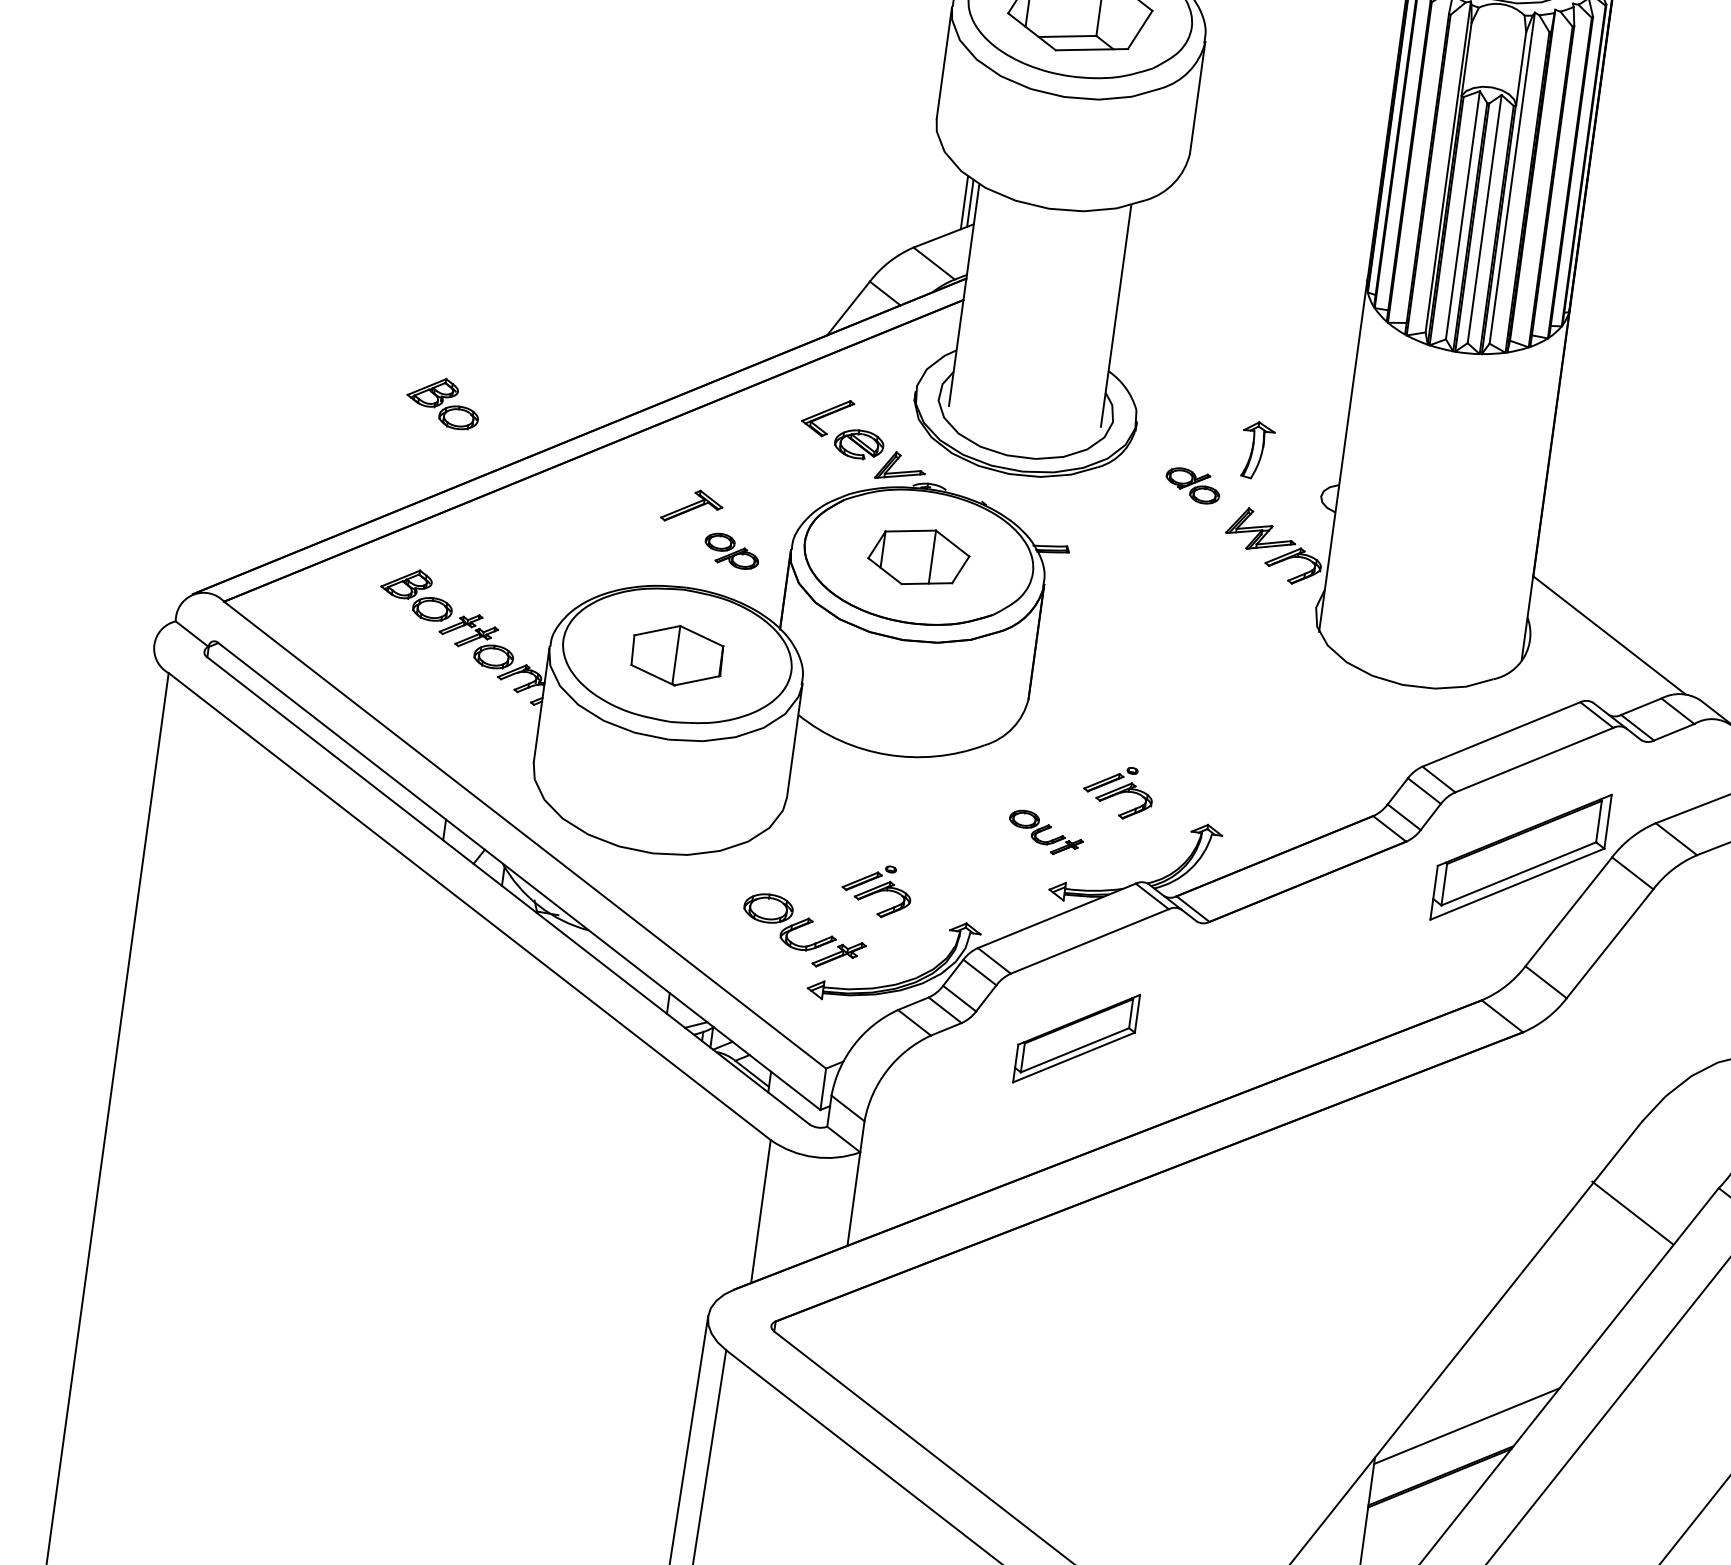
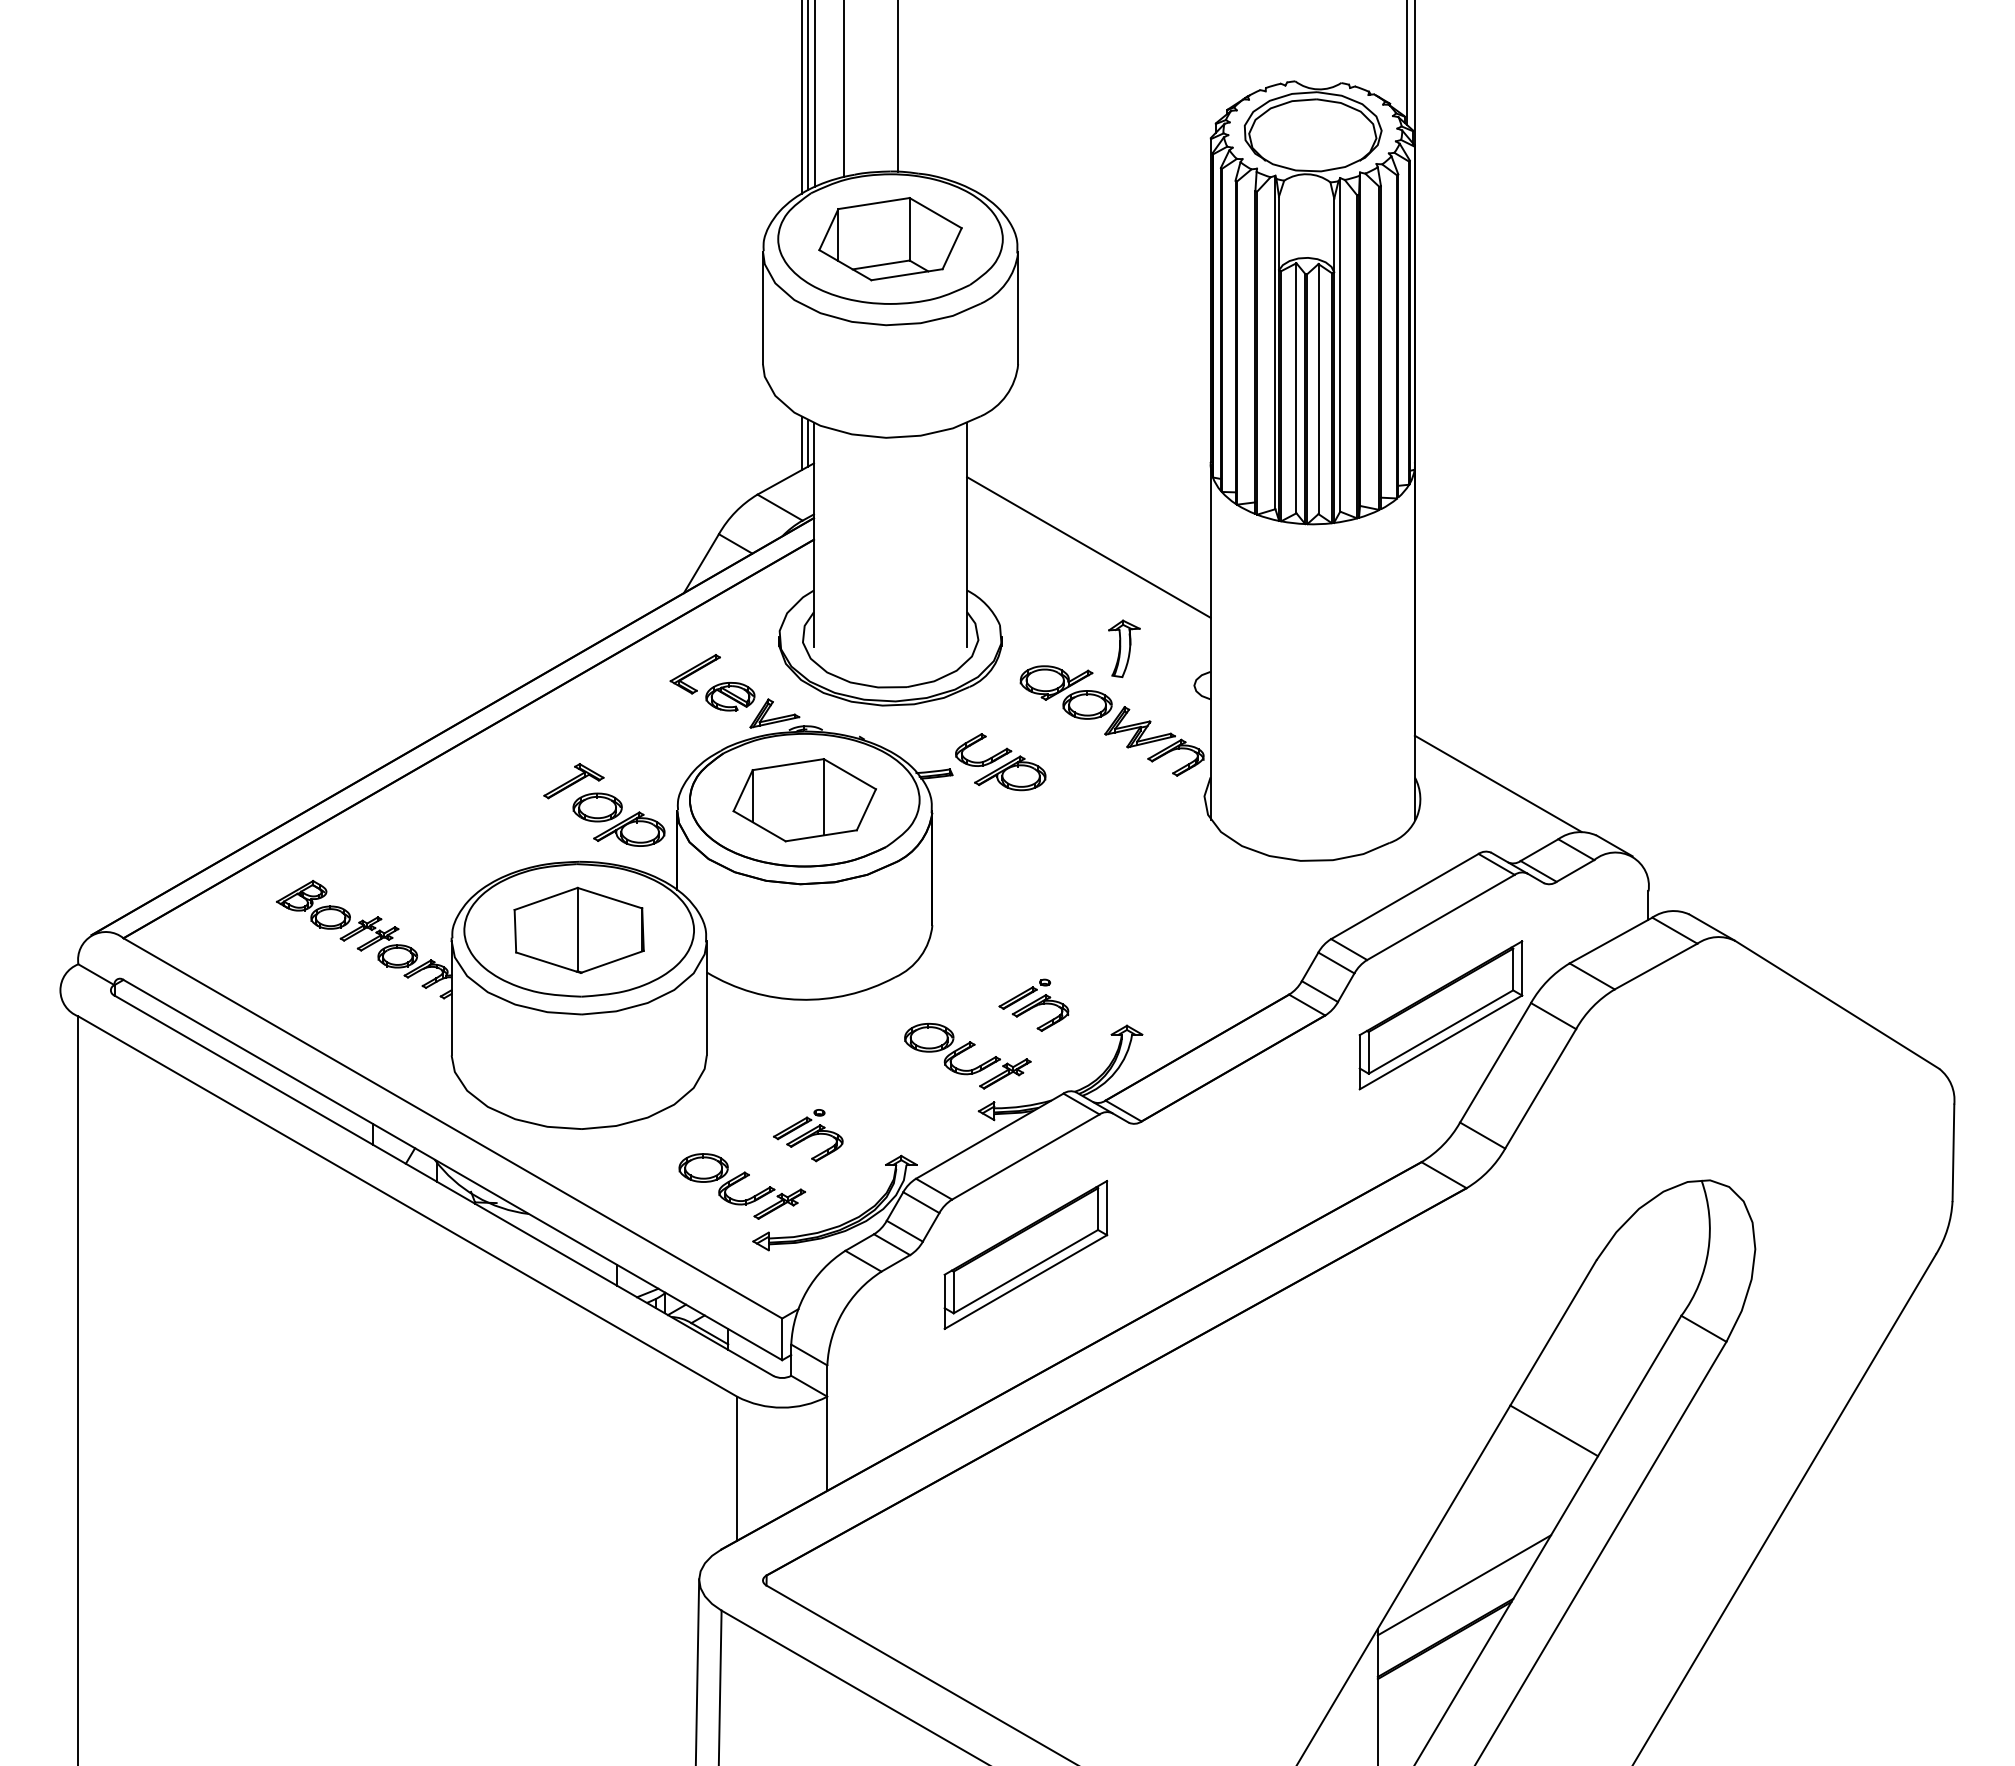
line: (1234, 345) -> (1088, 547), added
part: (443, 402) -> (313, 711), removed
part: (1192, 485) -> (1065, 692), size x1.67
part: (1118, 546) -> (1000, 762), added
part: (731, 551) -> (618, 819), size x1.67
part: (918, 557) -> (804, 800), size x1.43
part: (676, 654) -> (578, 929), size x1.43
part: (1045, 832) -> (967, 1055), size x1.67
part: (1076, 1038) -> (1025, 1254), size x1.43
line: (1632, 1212) -> (1554, 1430), moved

